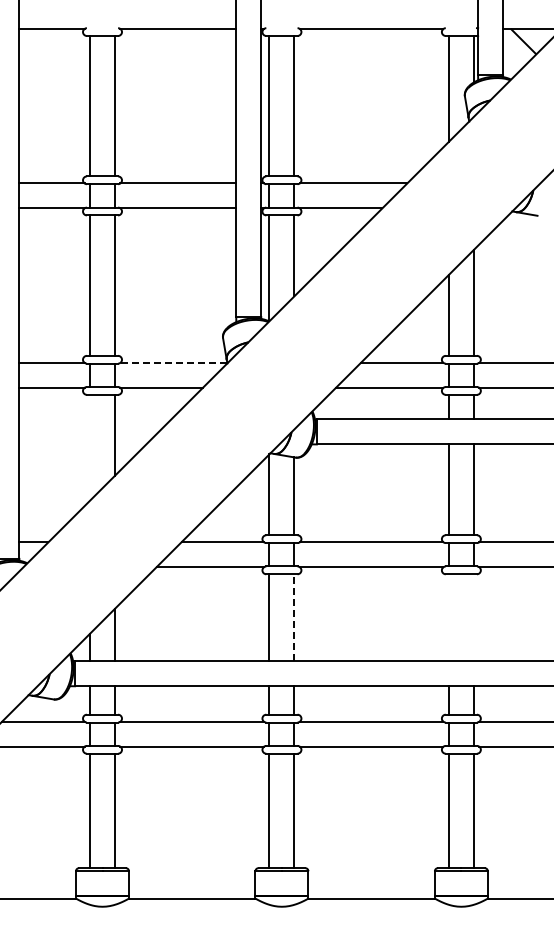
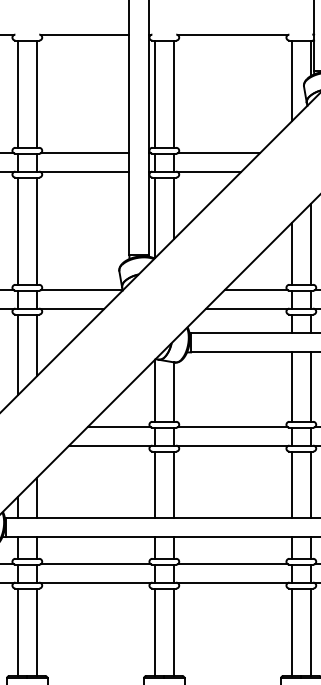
line: (173, 362) -> (81, 289), dashed -> solid
line: (90, 447) -> (18, 354), added
line: (294, 617) -> (173, 484), dashed -> solid
line: (448, 617) -> (291, 484), added
line: (473, 617) -> (310, 484), added

